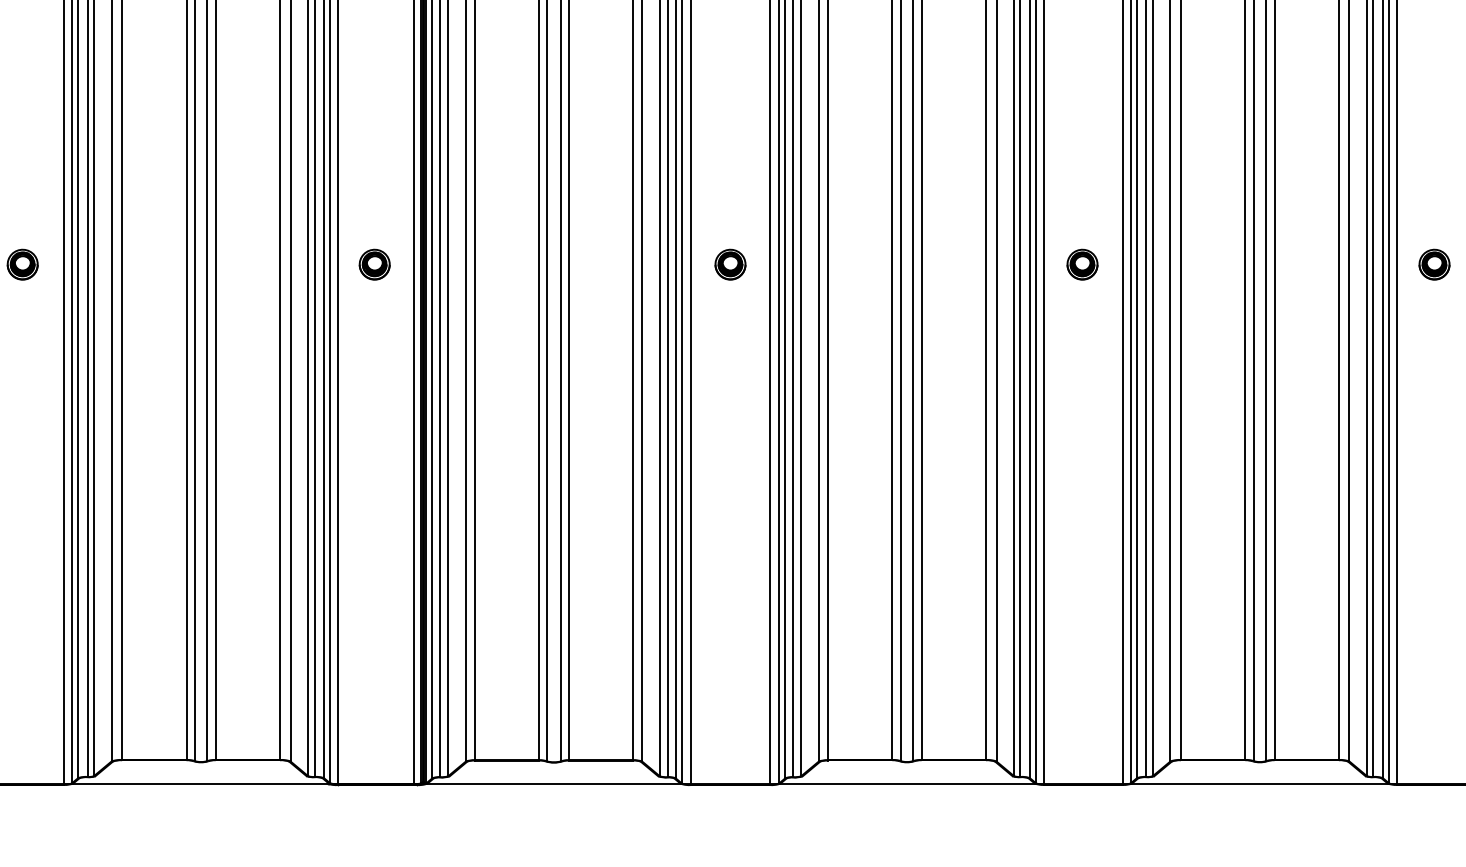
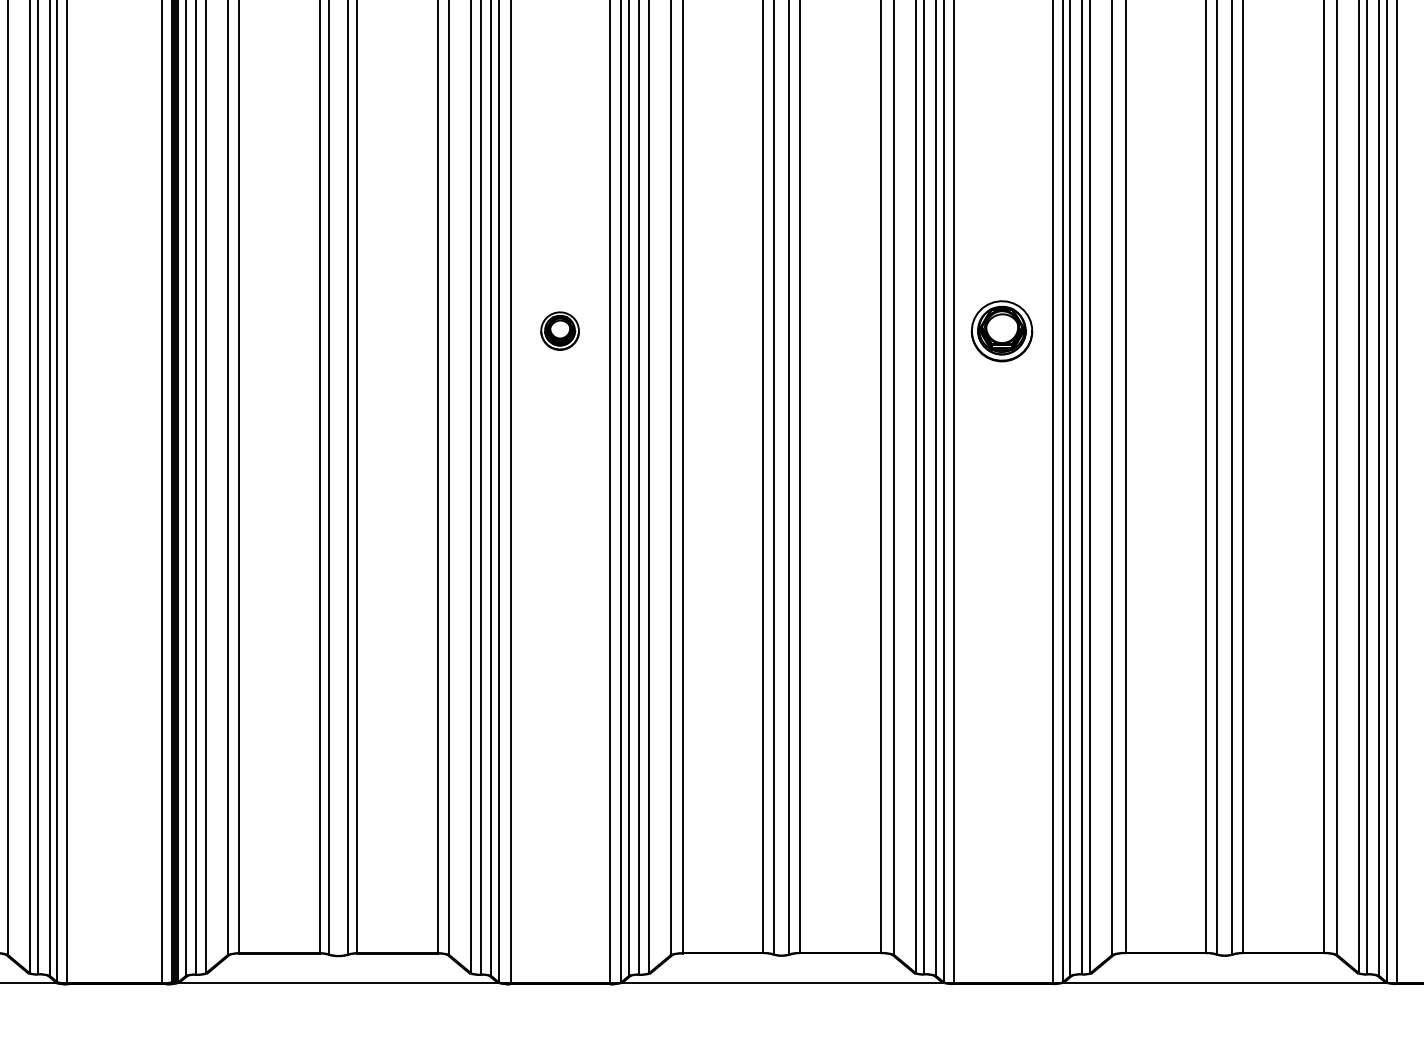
part: (374, 264) -> (113, 330), removed
part: (1082, 264) -> (1001, 330), size x1.6

